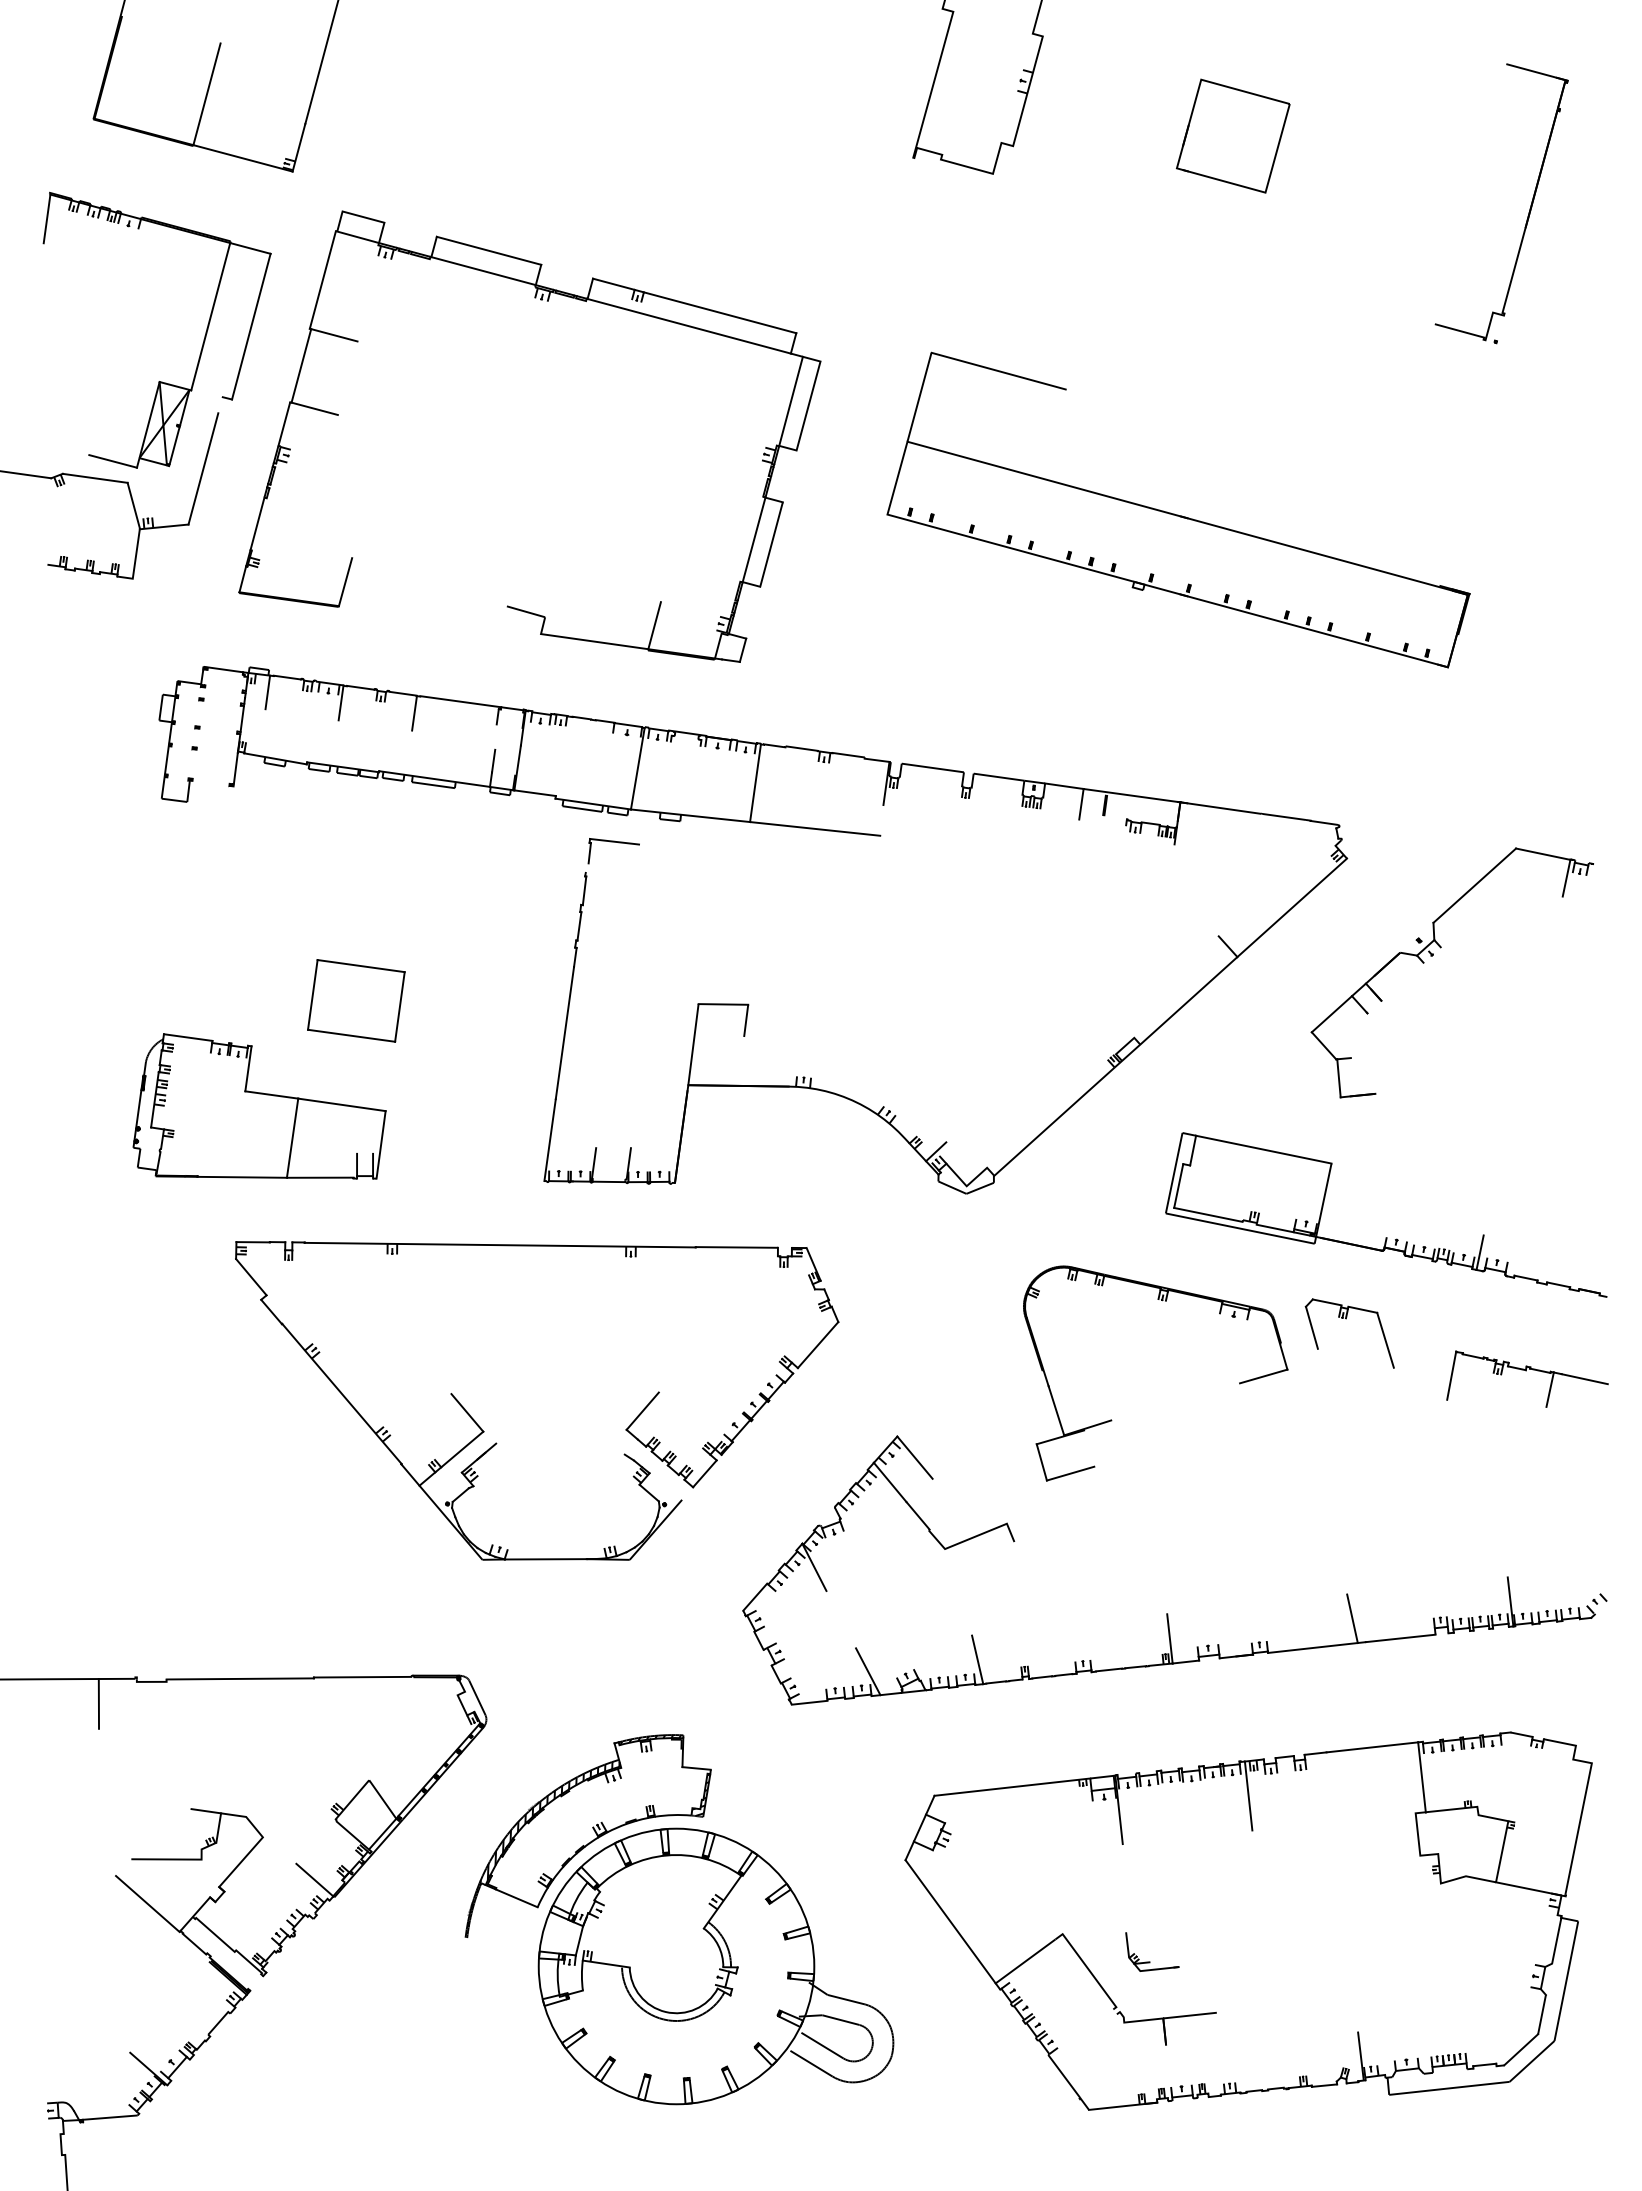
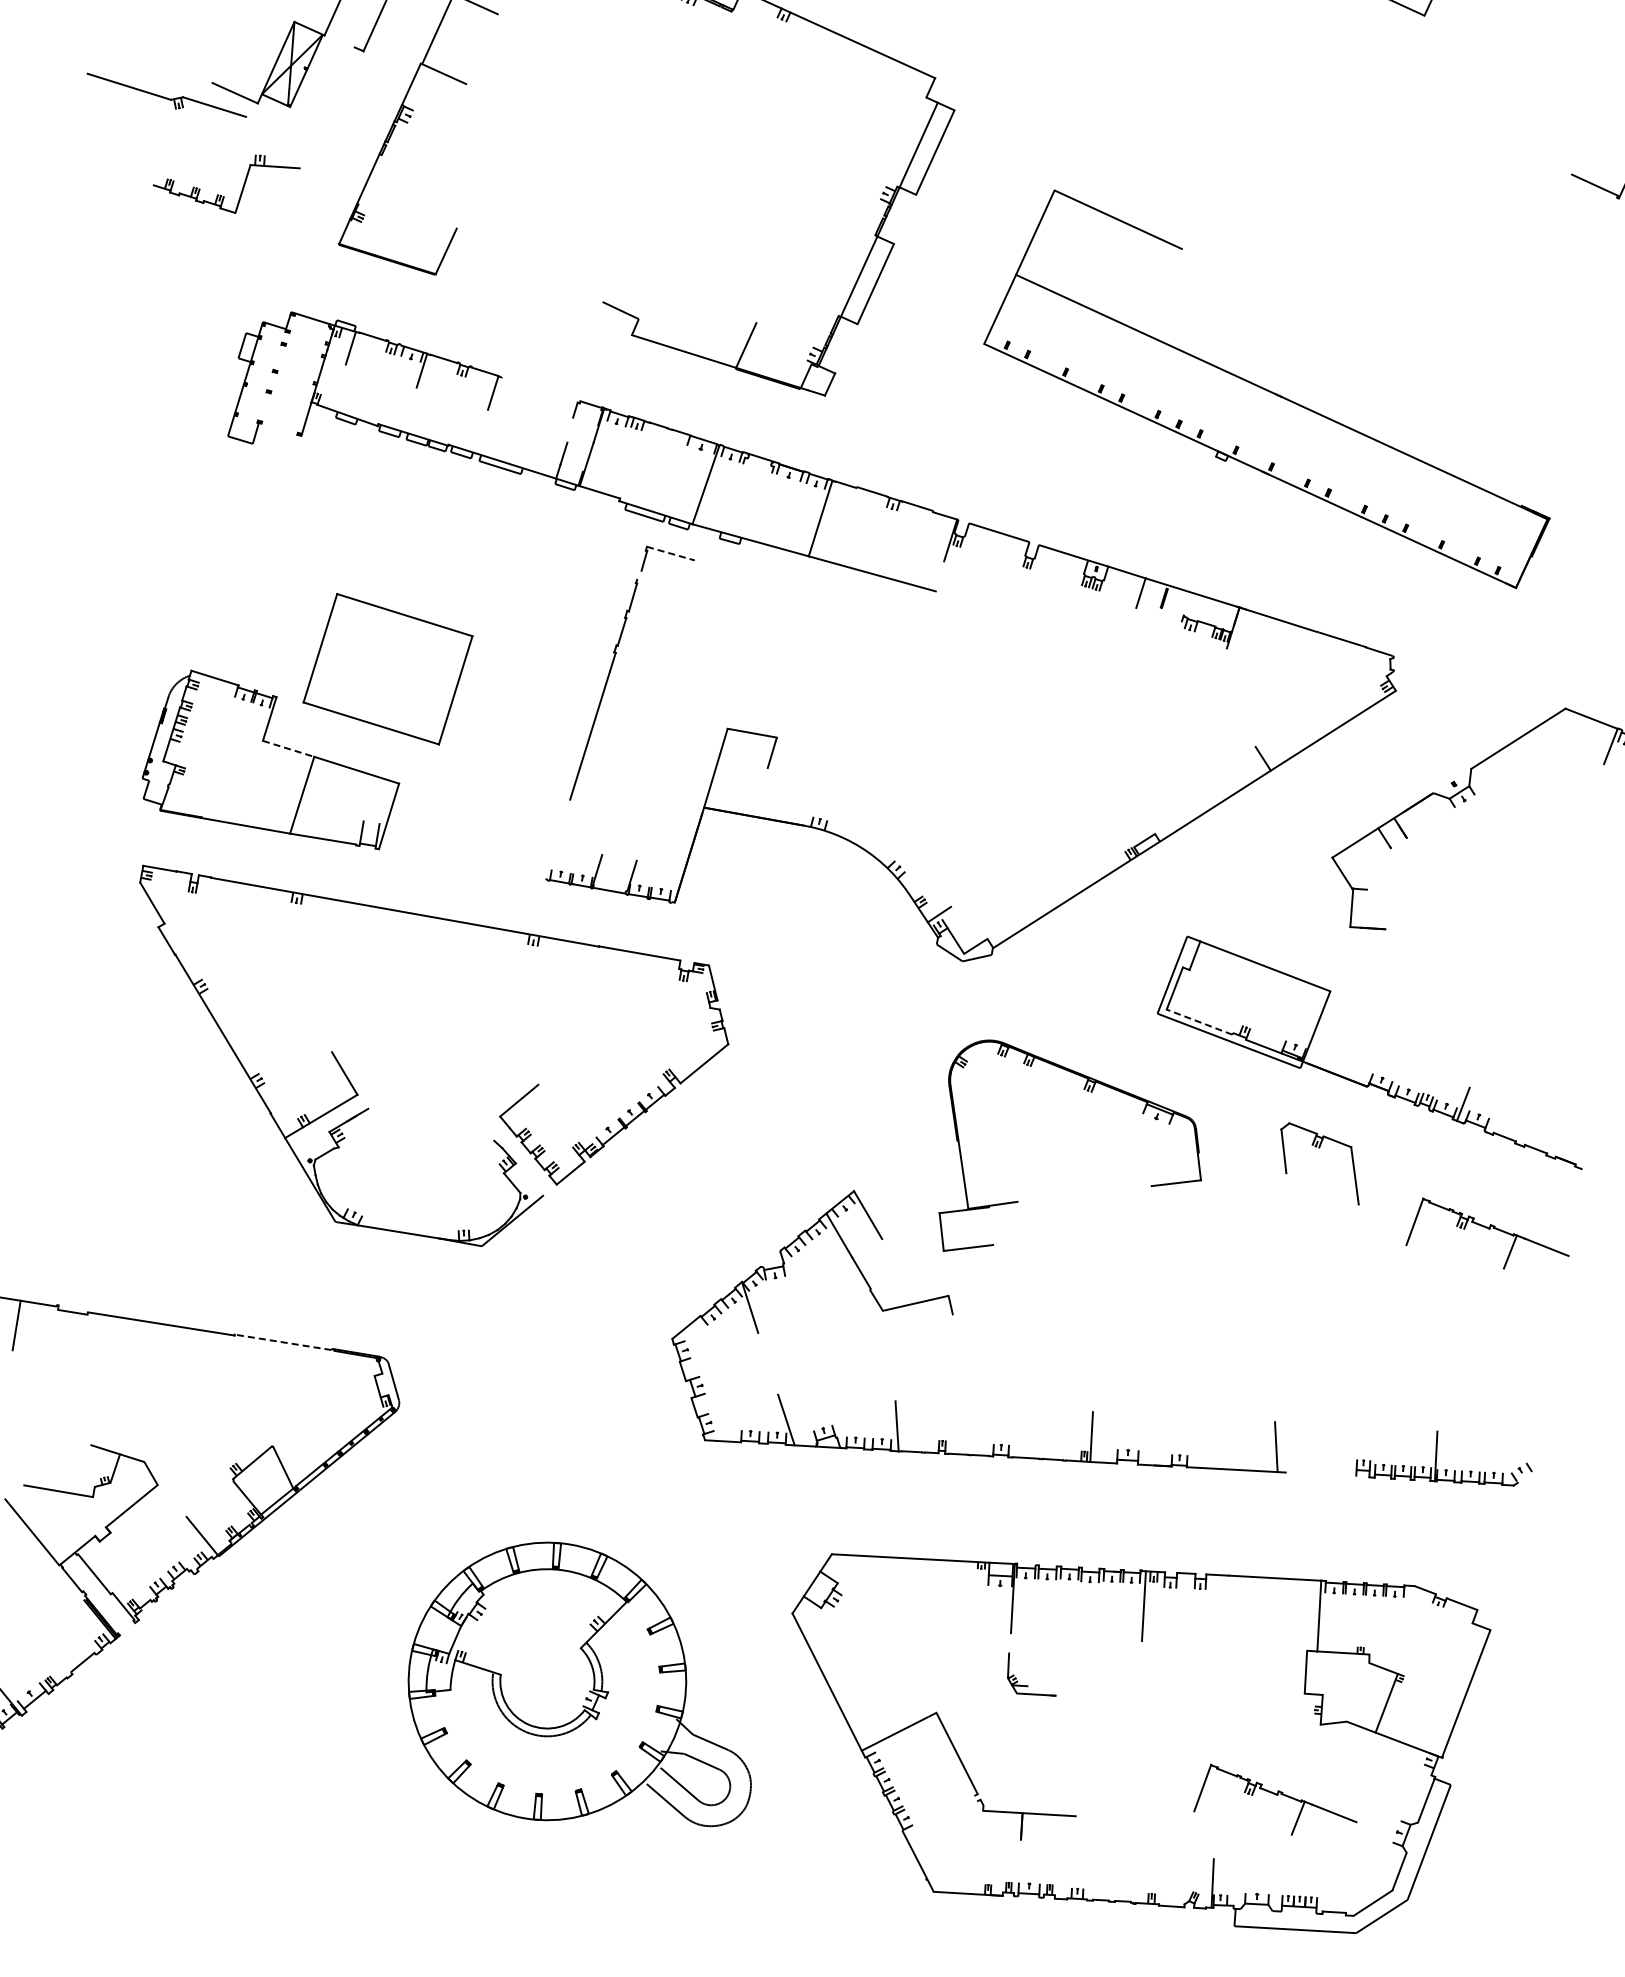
line: (688, 325) -> (829, 52), removed
line: (203, 468) -> (323, 115), removed
line: (133, 505) -> (248, 140), removed
part: (1178, 509) -> (1274, 386), moved
line: (460, 701) -> (540, 388), removed
line: (614, 841) -> (670, 553), solid -> dashed
part: (356, 1000) -> (388, 668), size x1.6
line: (271, 1094) -> (288, 748), solid -> dashed
line: (549, 1140) -> (557, 839), removed
line: (1208, 1214) -> (1199, 1021), solid -> dashed
part: (1111, 1419) -> (1017, 1200), moved
part: (496, 1442) -> (368, 1107), moved
line: (1400, 1638) -> (1320, 1474), removed
line: (362, 1677) -> (282, 1342), solid -> dashed
part: (587, 1835) -> (480, 1536), removed
part: (1410, 1960) -> (1277, 1796), added
part: (1150, 1961) -> (1028, 1685), moved

